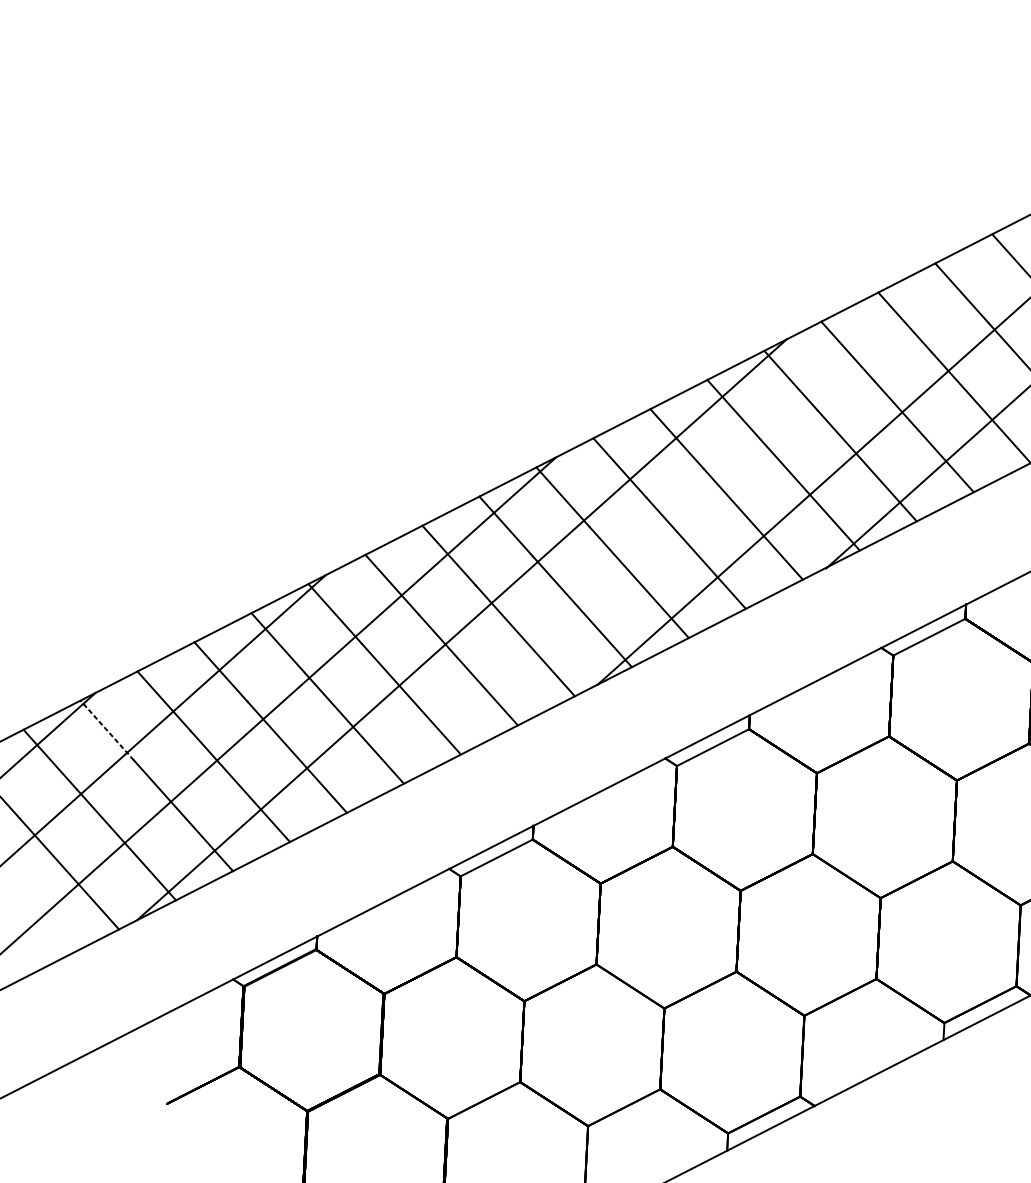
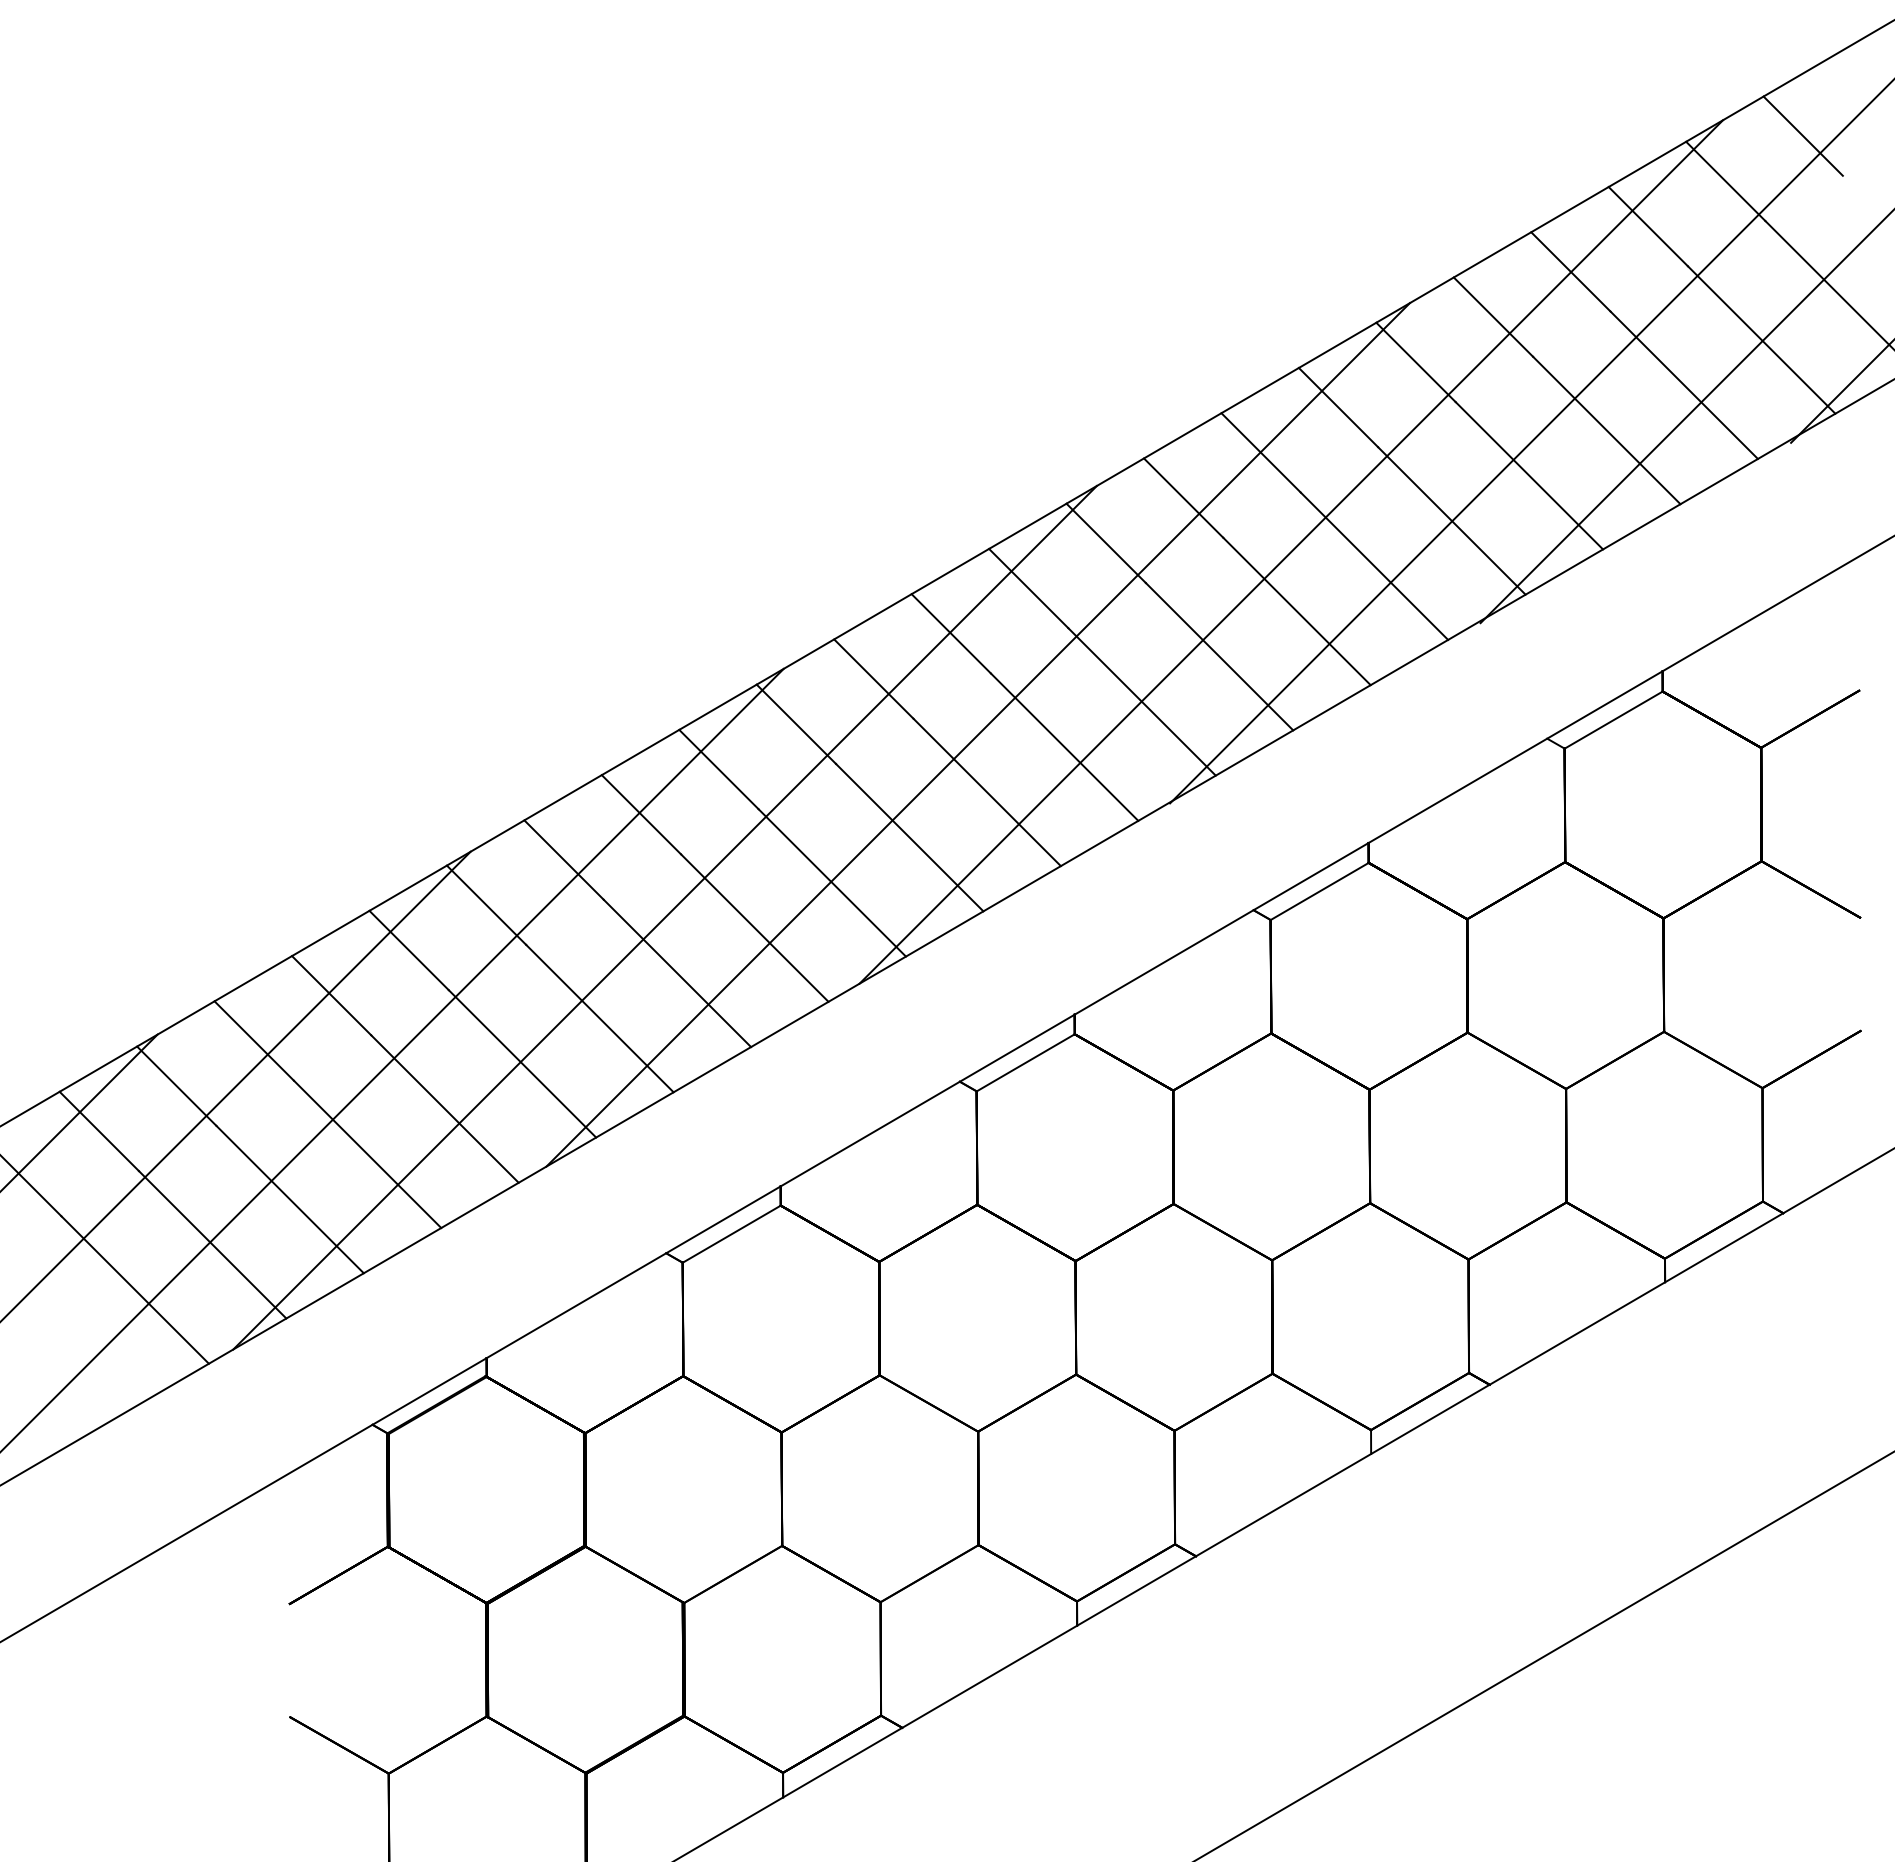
line: (691, 511) -> (977, 734), added
line: (107, 729) -> (176, 1085), dashed -> solid

